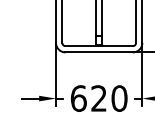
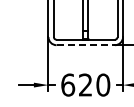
line: (100, 52) -> (86, 45), solid -> dashed

